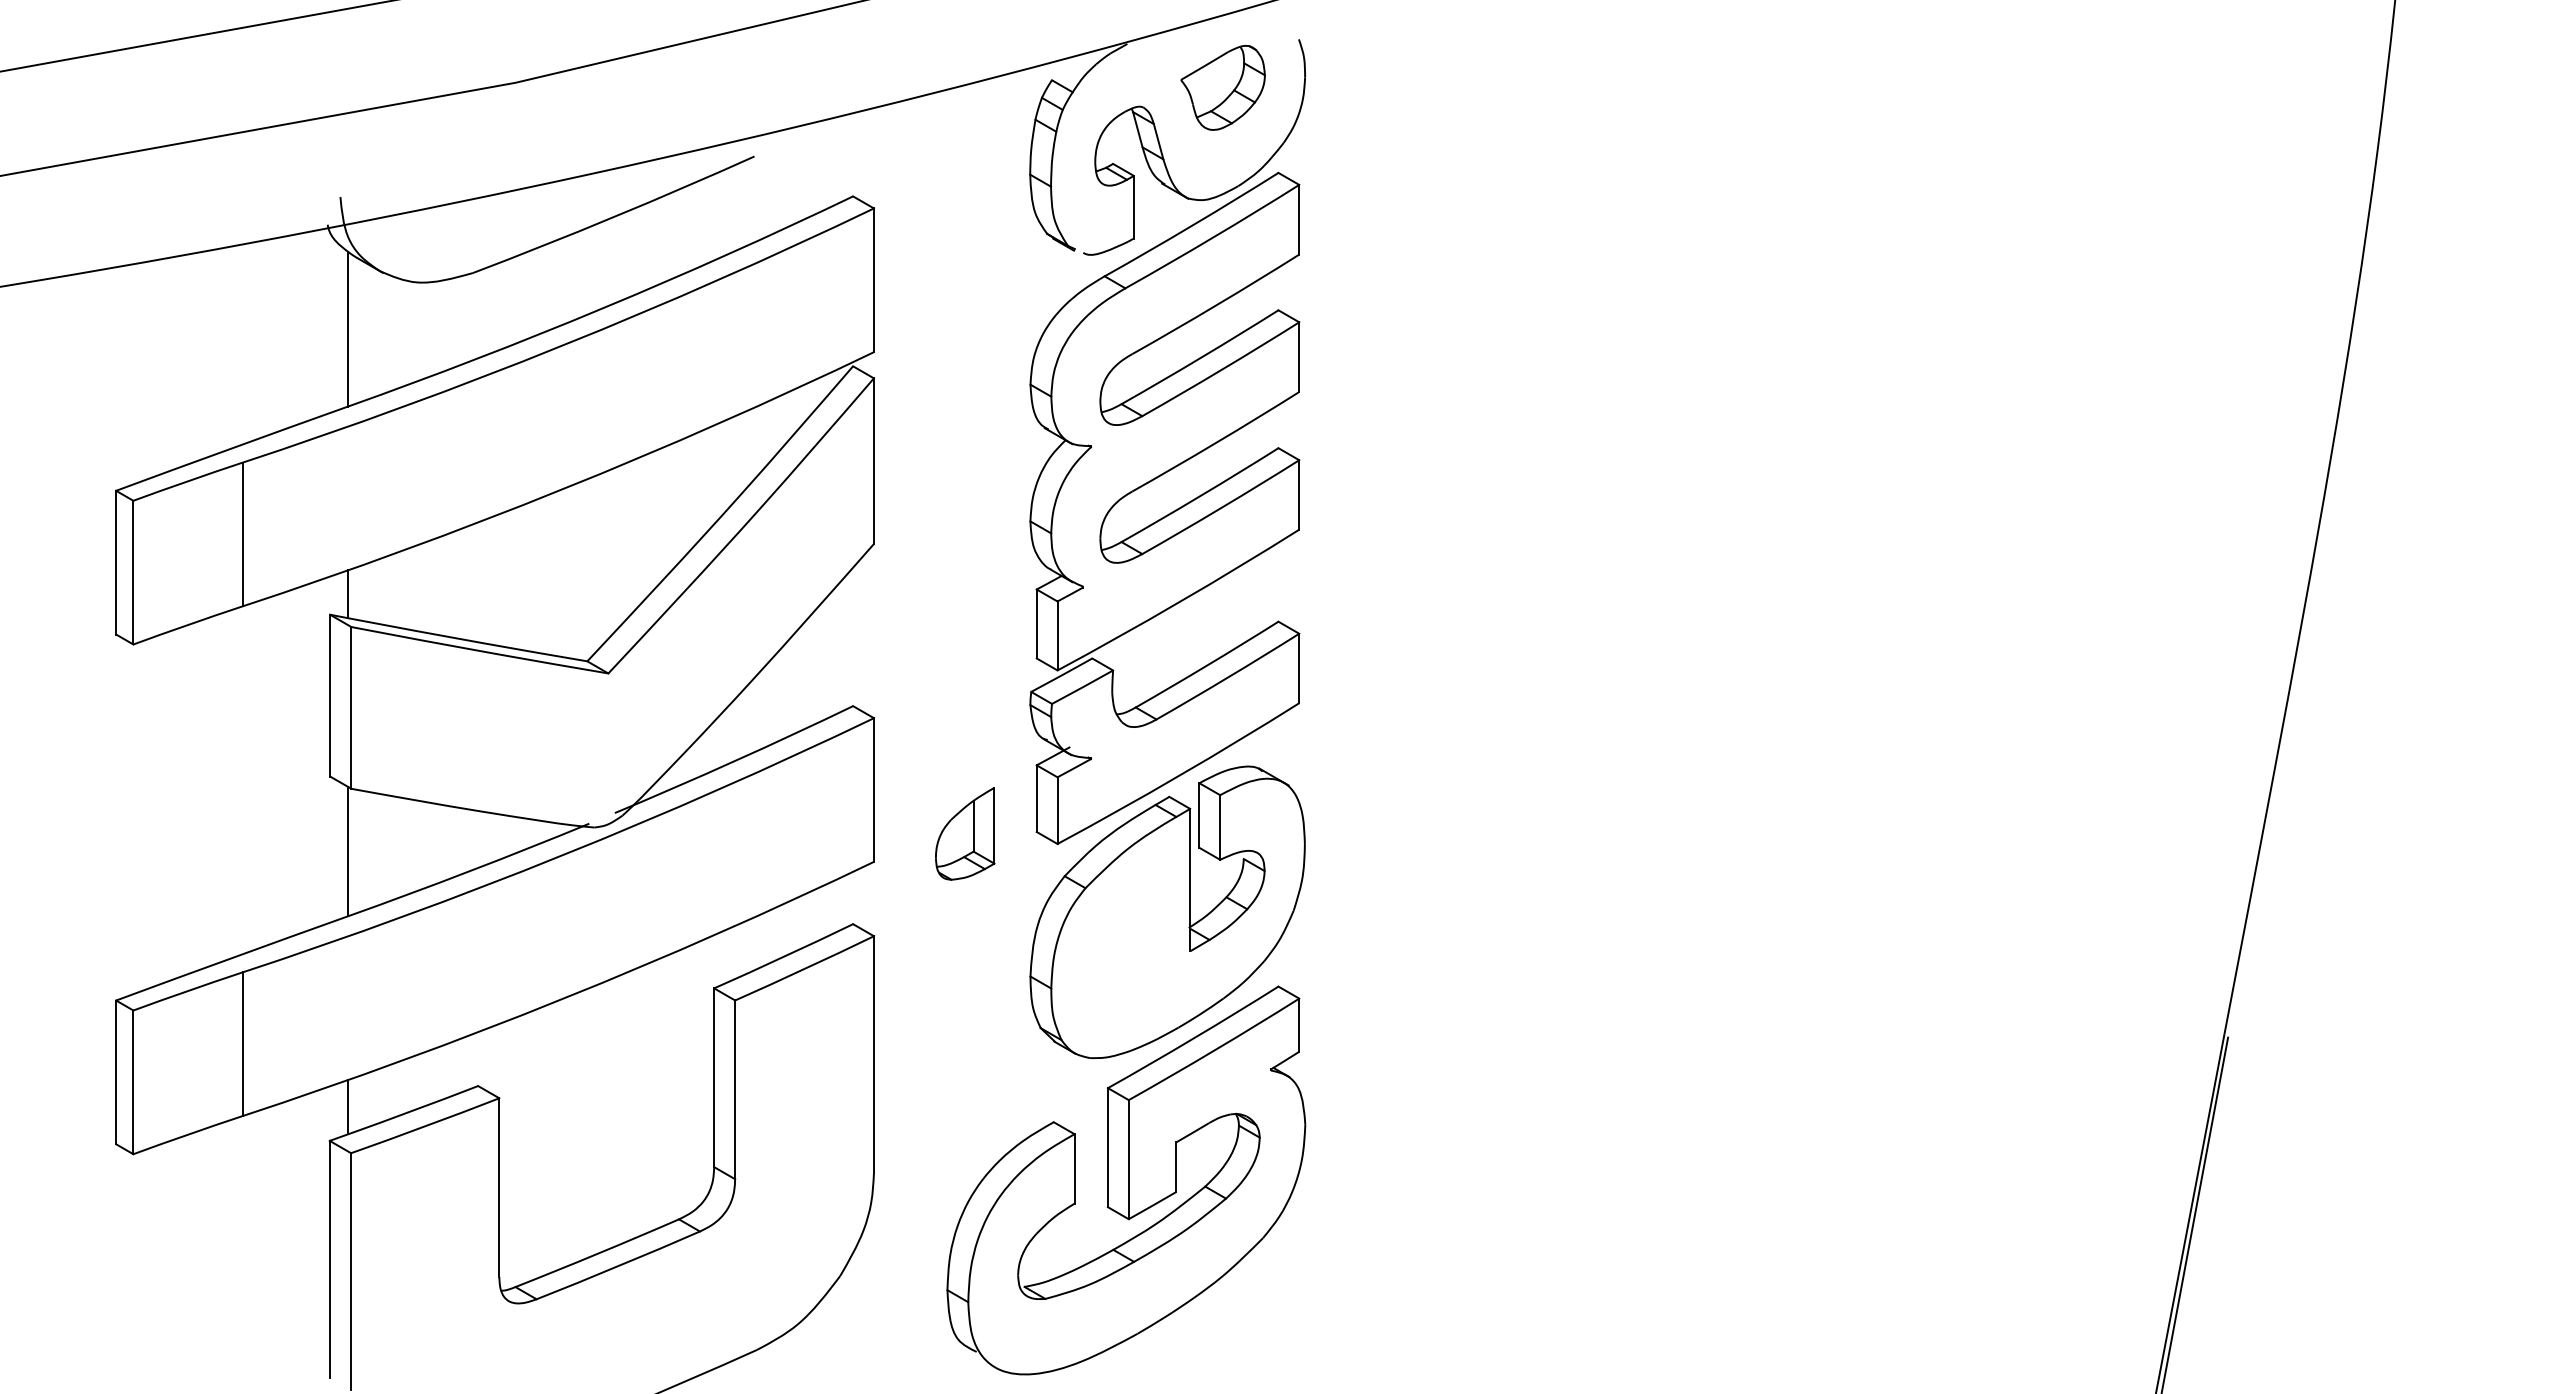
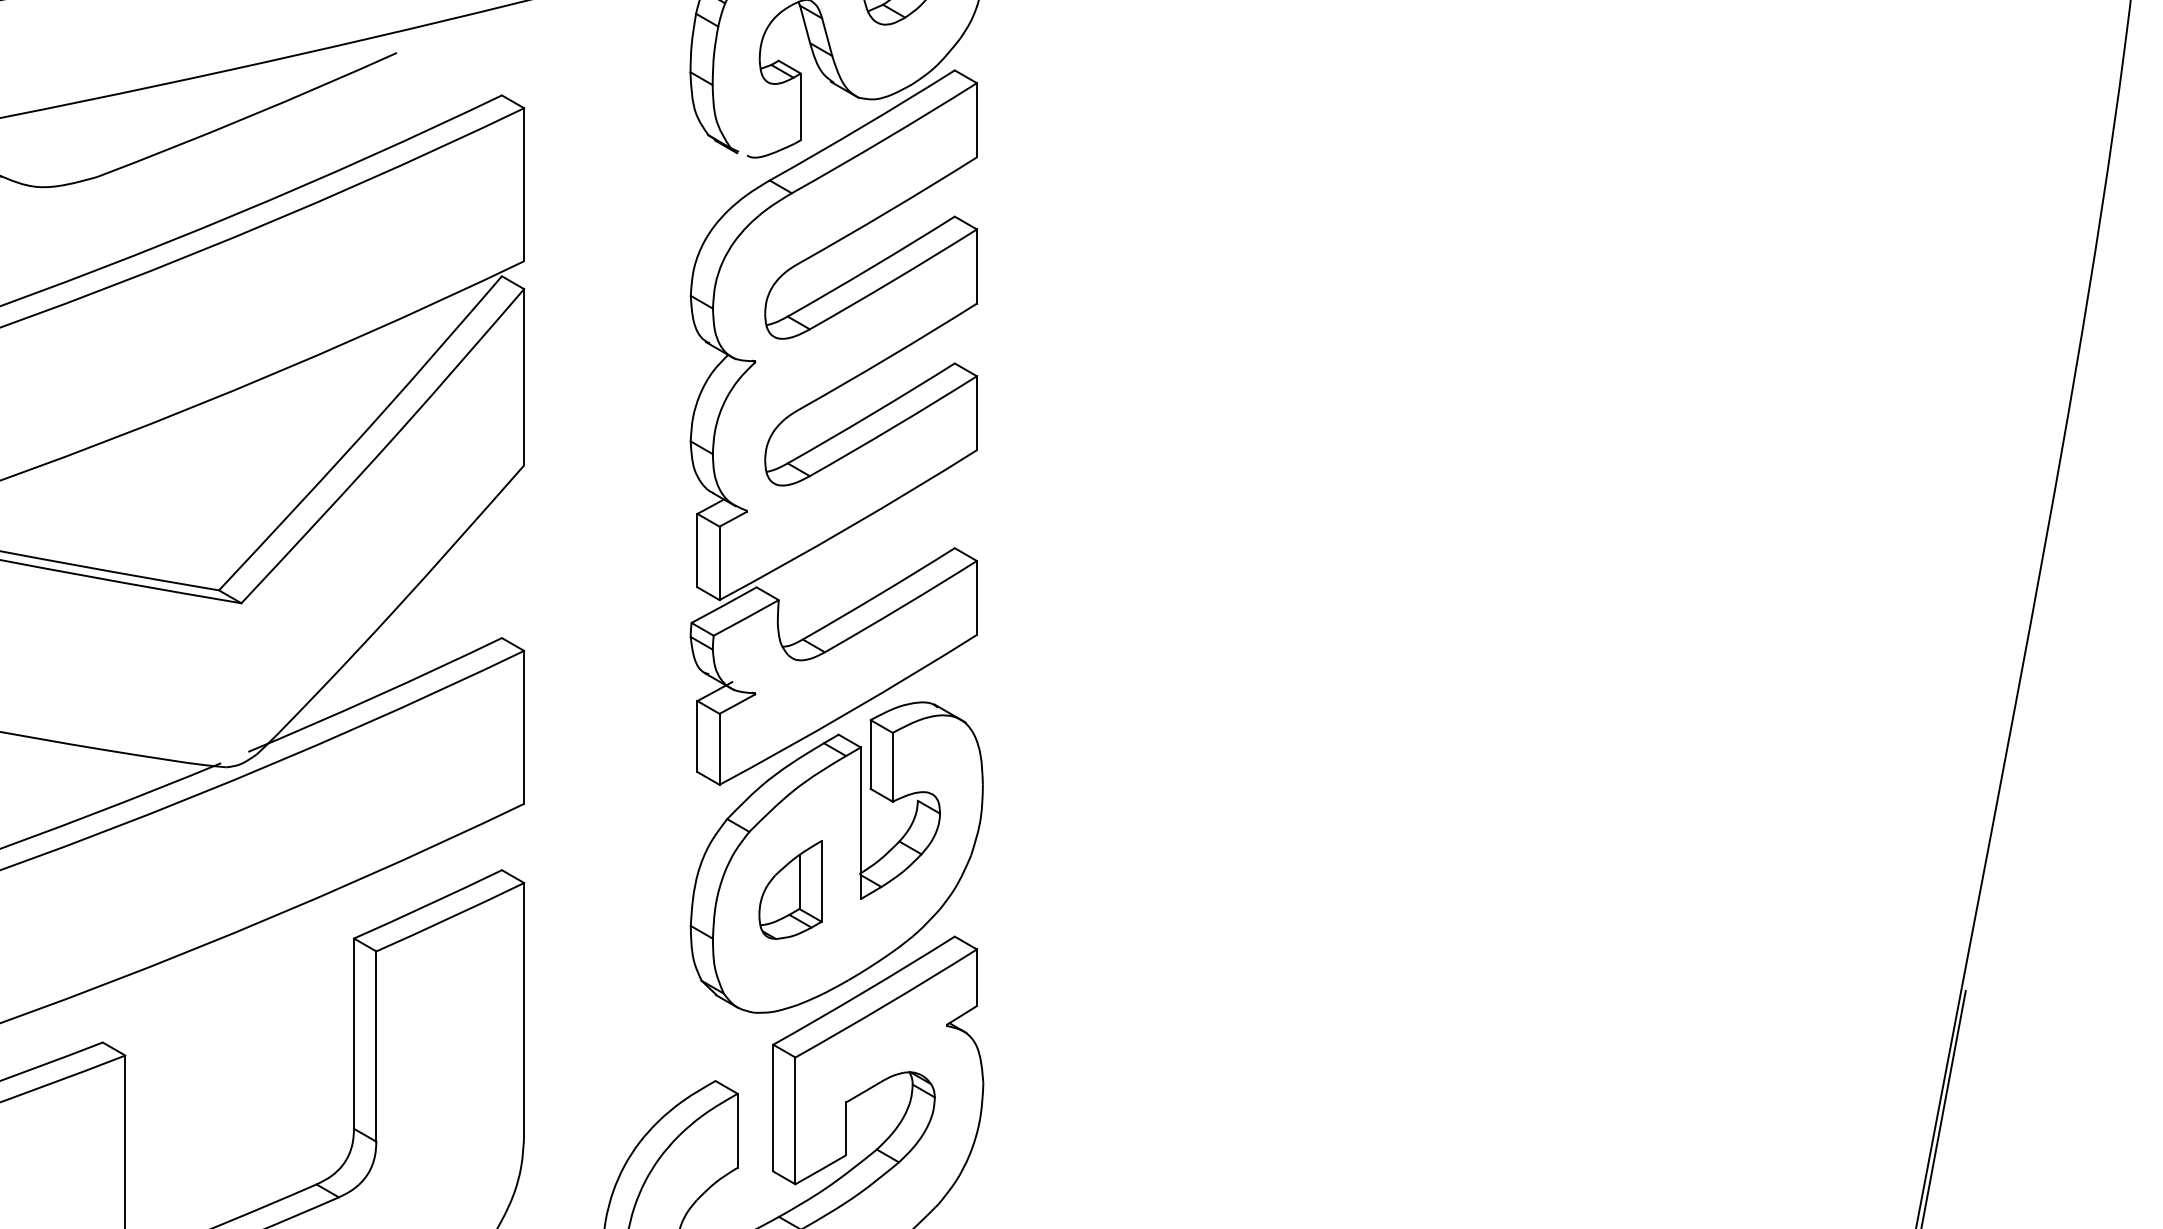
part: (965, 833) -> (790, 889), moved

